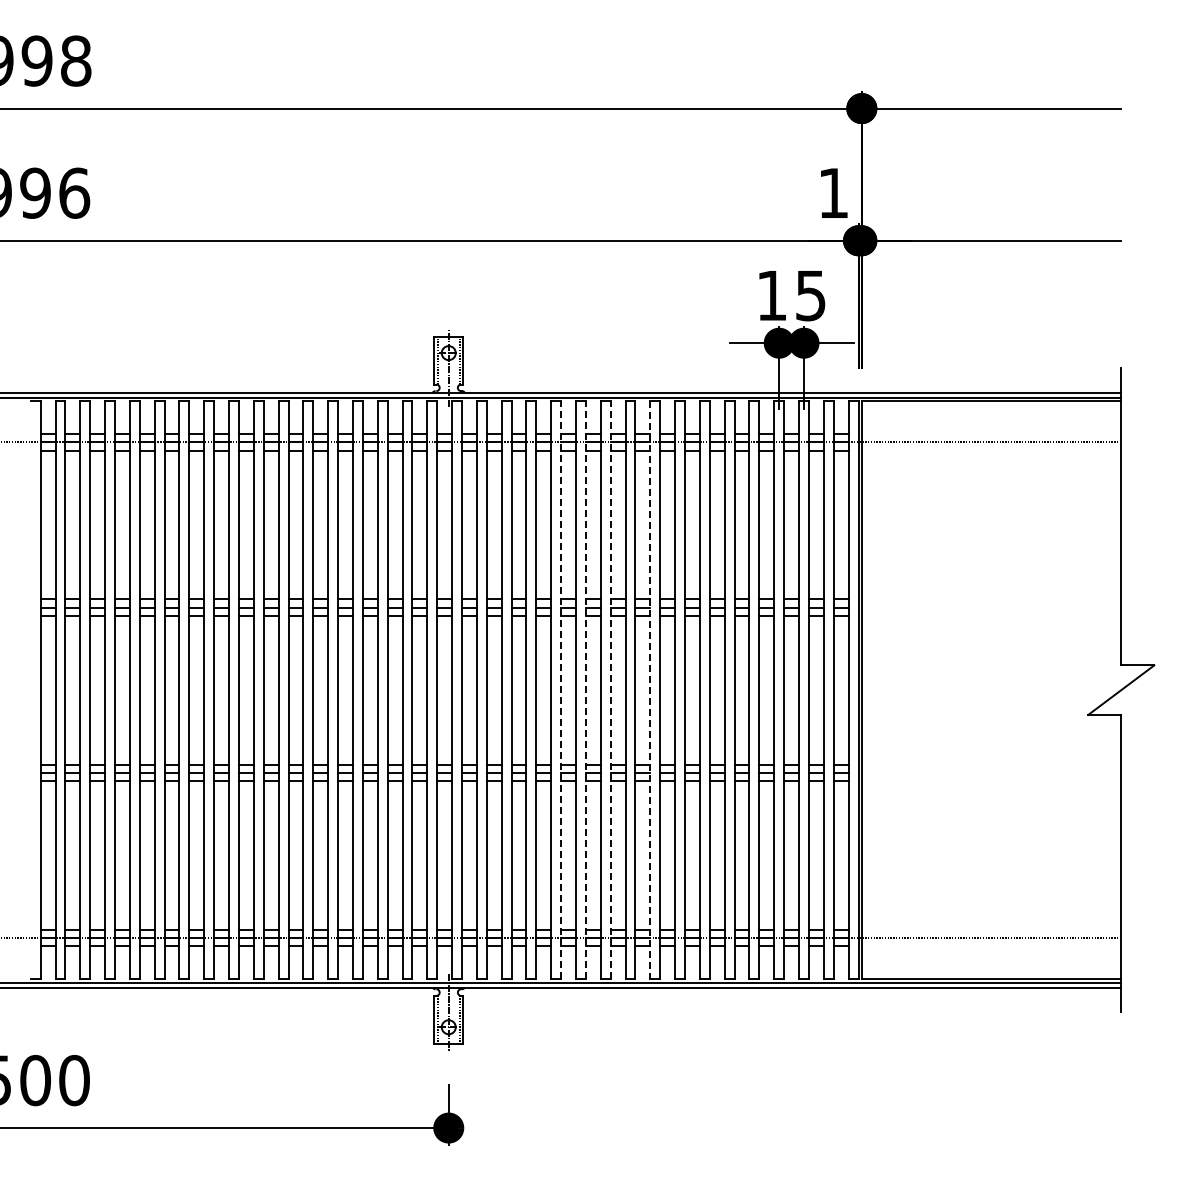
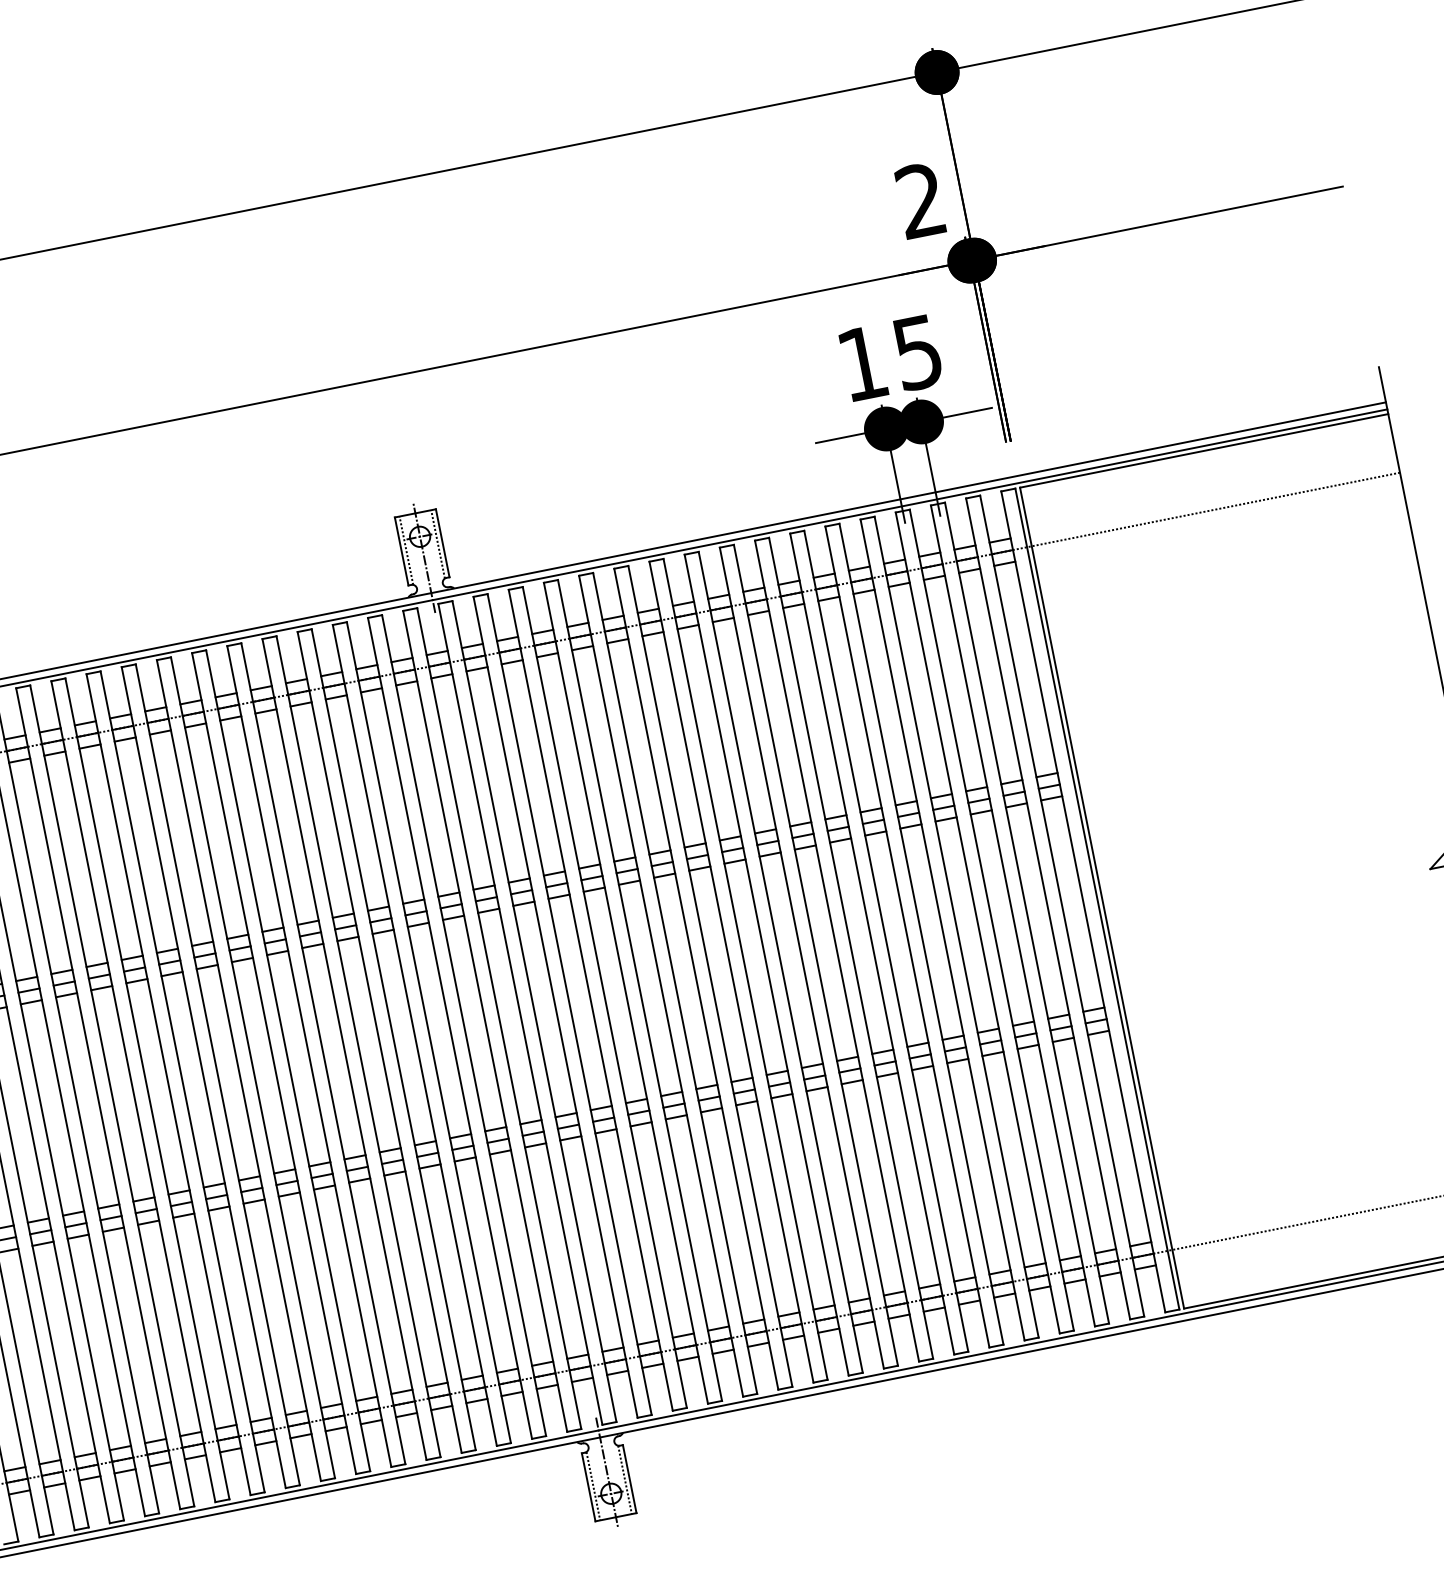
text: (832, 192) -> (919, 199), 1 -> 2
line: (561, 689) -> (675, 982), dashed -> solid
line: (585, 689) -> (709, 975), dashed -> solid
line: (610, 689) -> (745, 968), dashed -> solid
line: (650, 690) -> (802, 958), dashed -> solid

